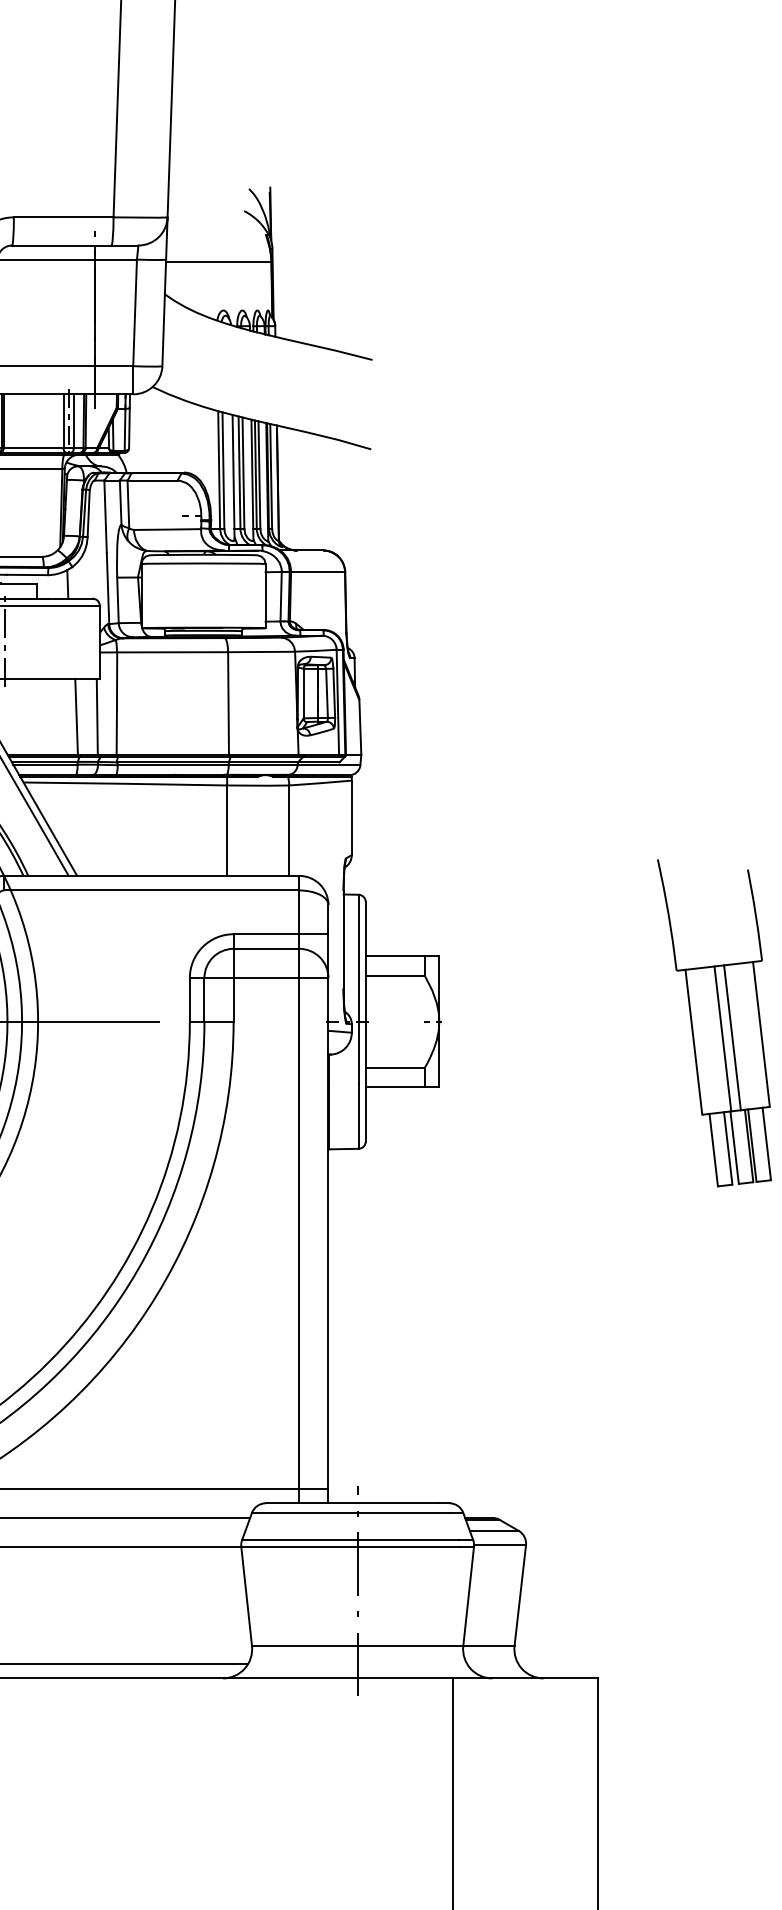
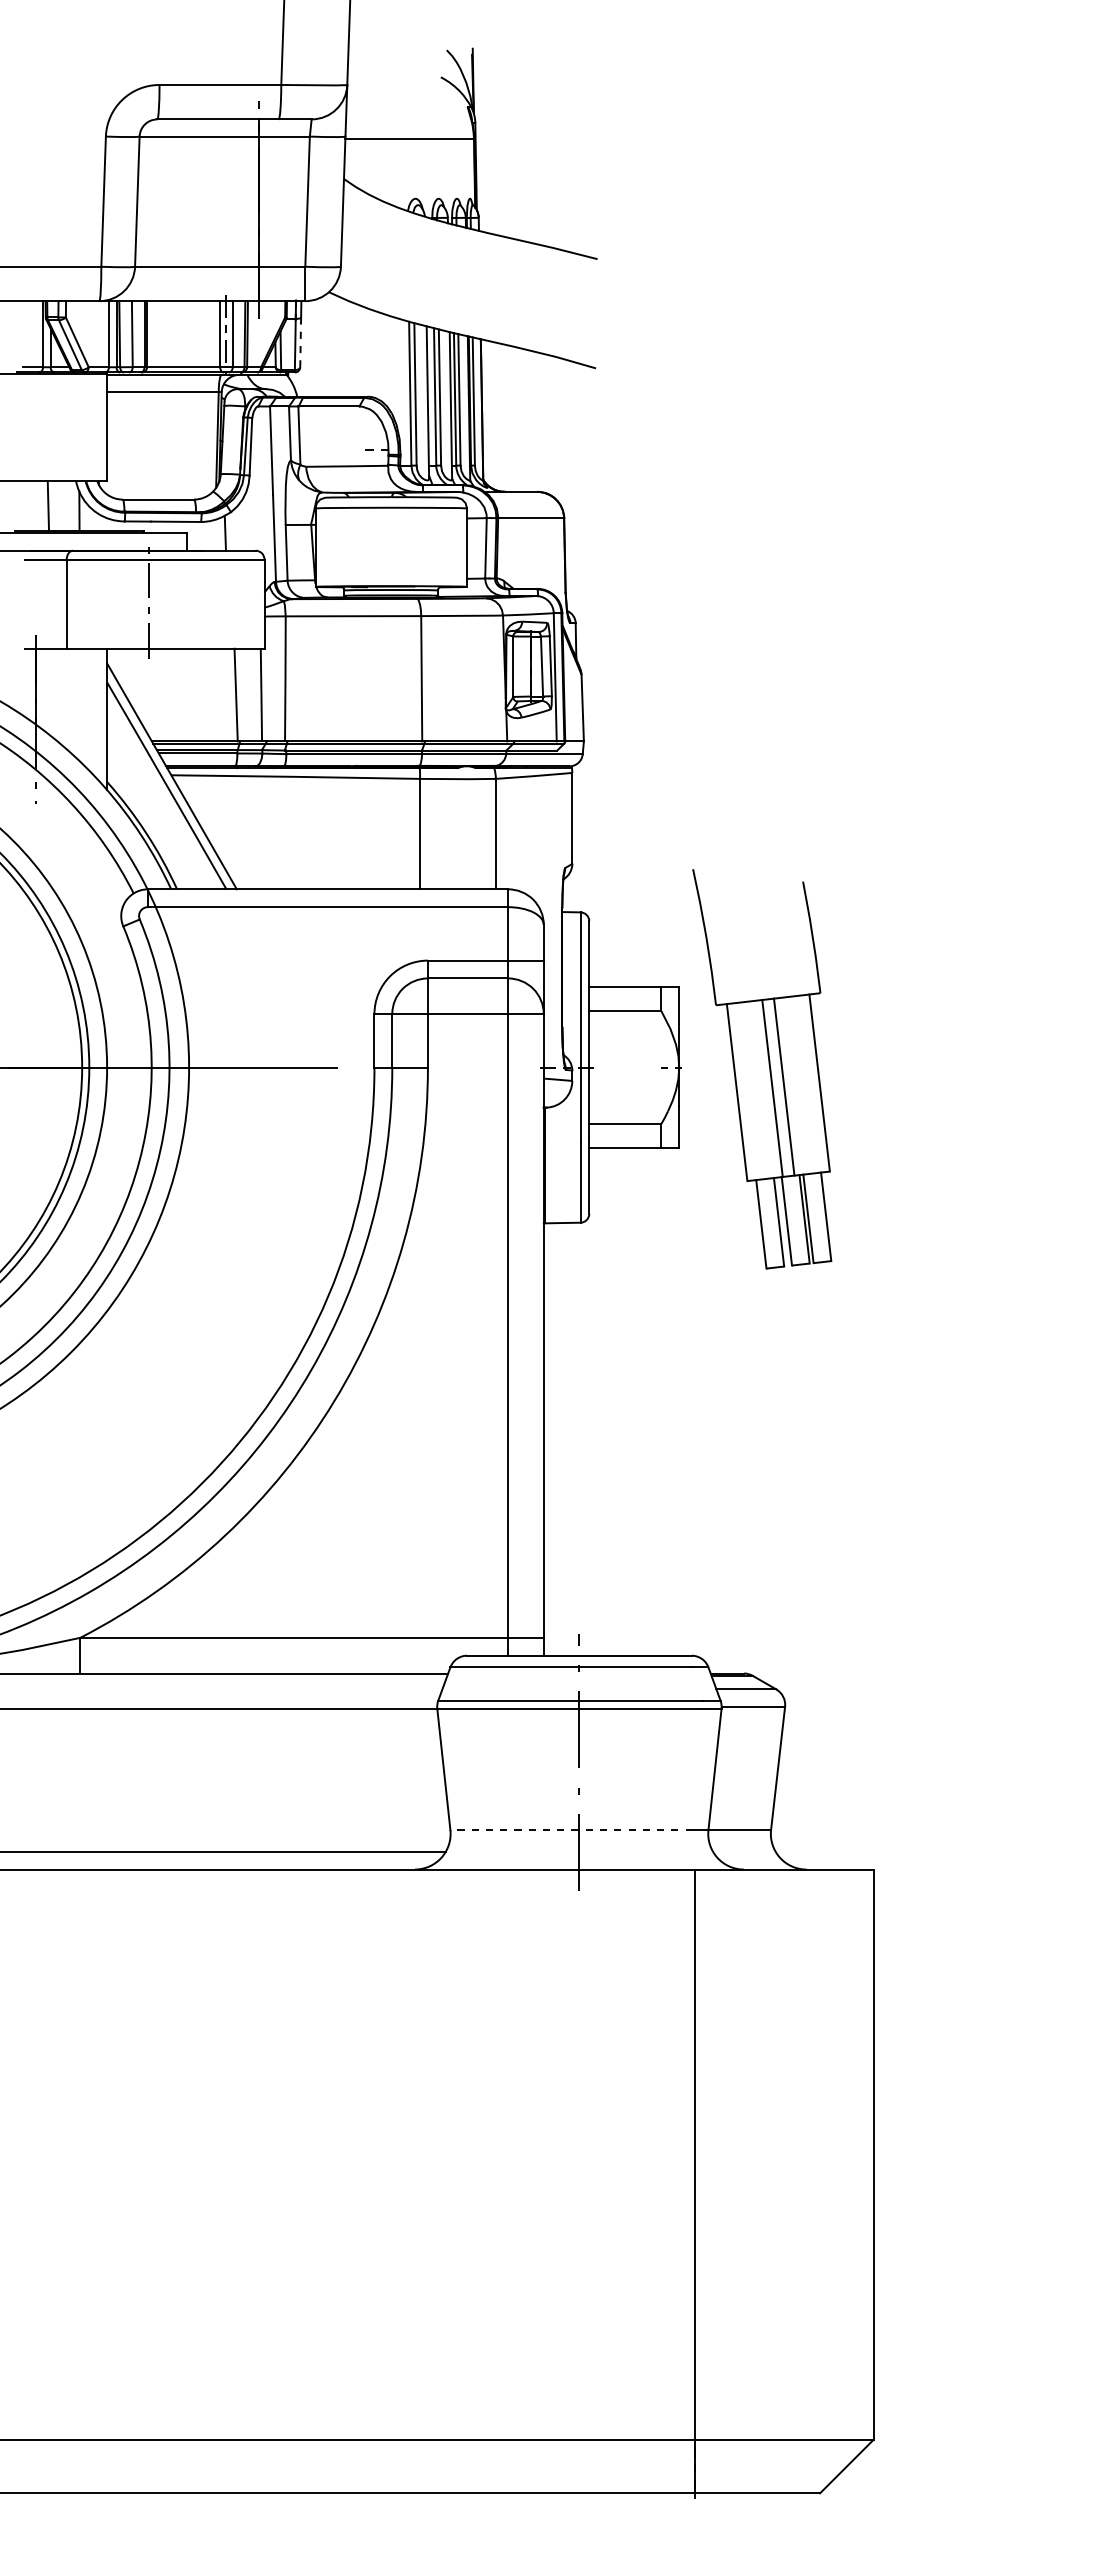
line: (129, 428) -> (300, 342), solid -> dashed
part: (714, 1023) -> (762, 1069), moved
line: (351, 1646) -> (571, 1830), solid -> dashed

